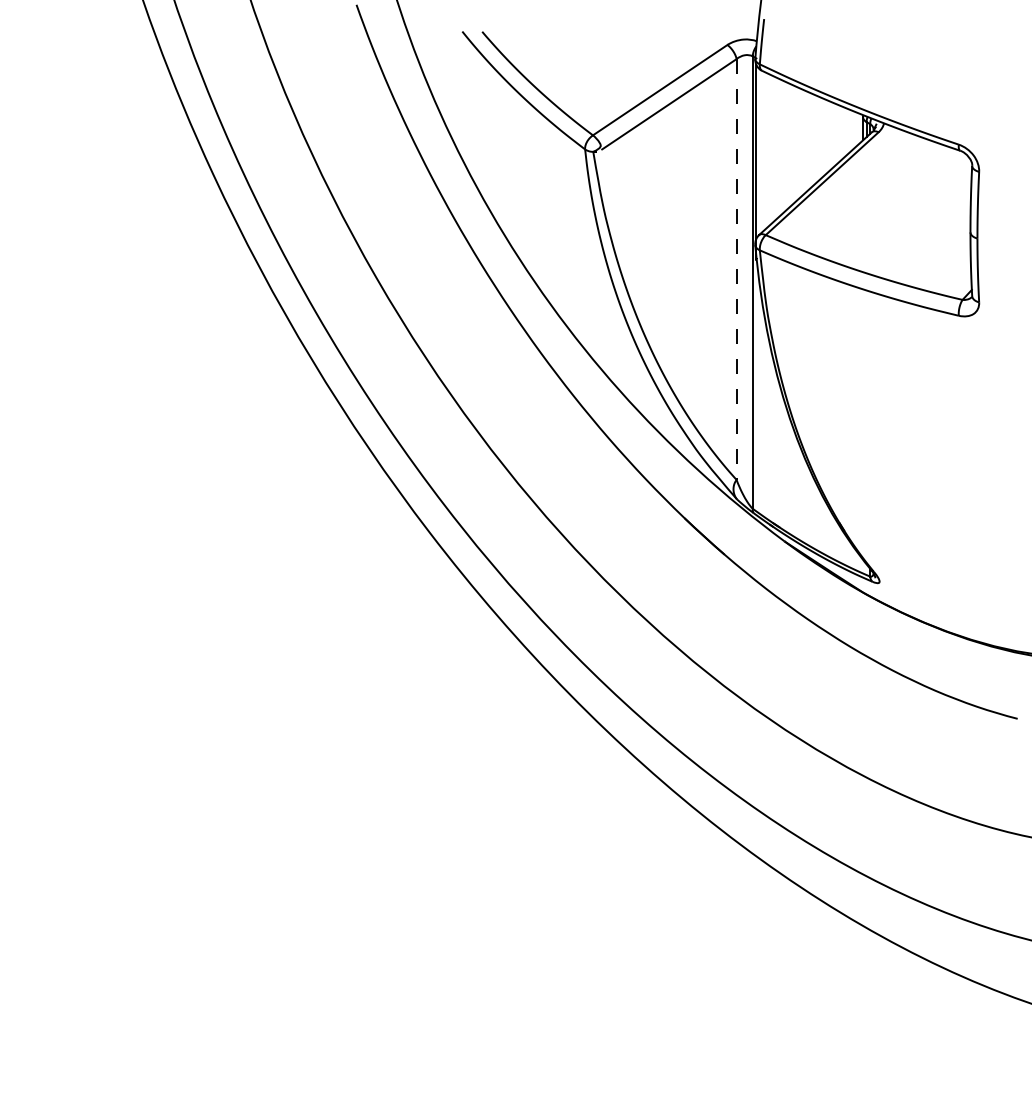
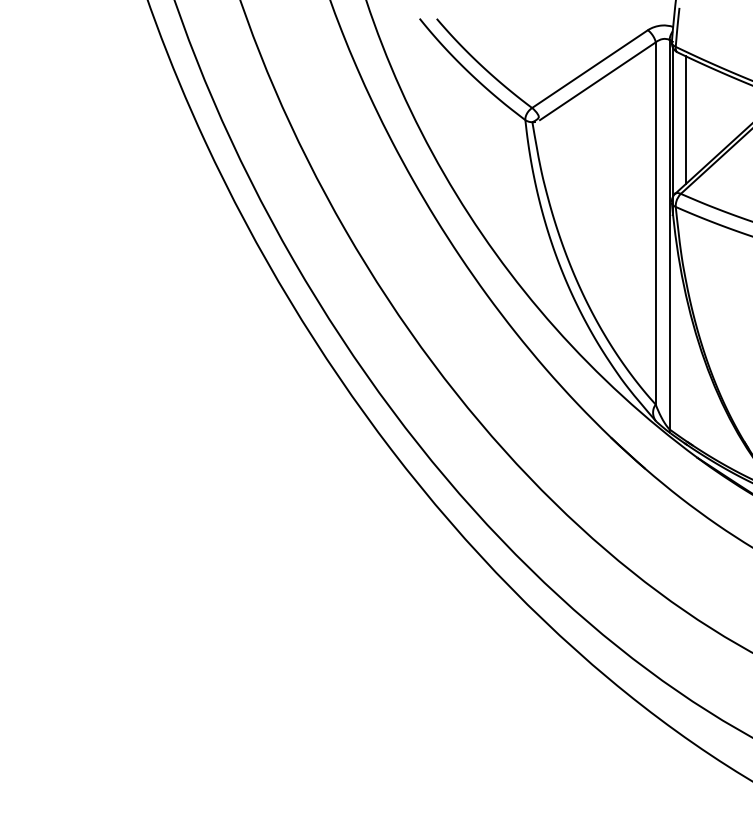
line: (771, 149) -> (685, 120), added
line: (736, 270) -> (655, 224), dashed -> solid

